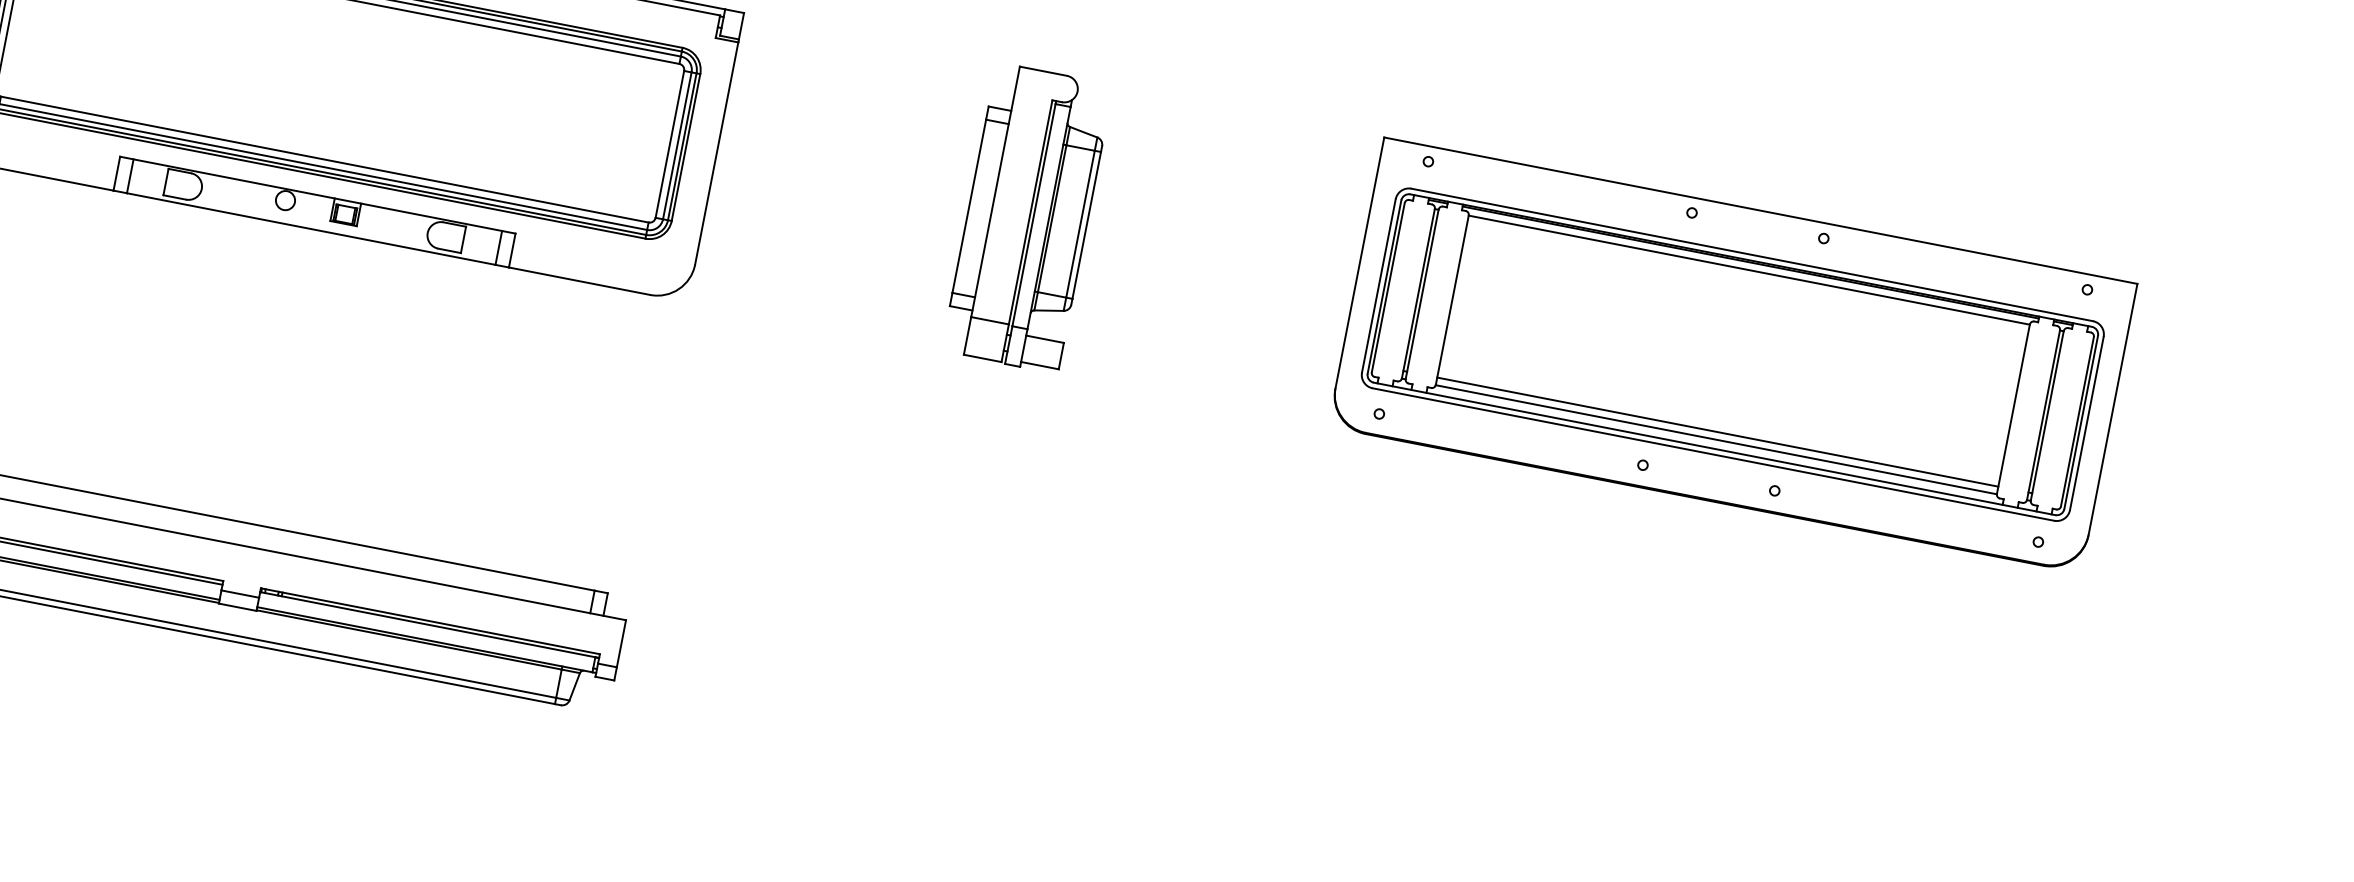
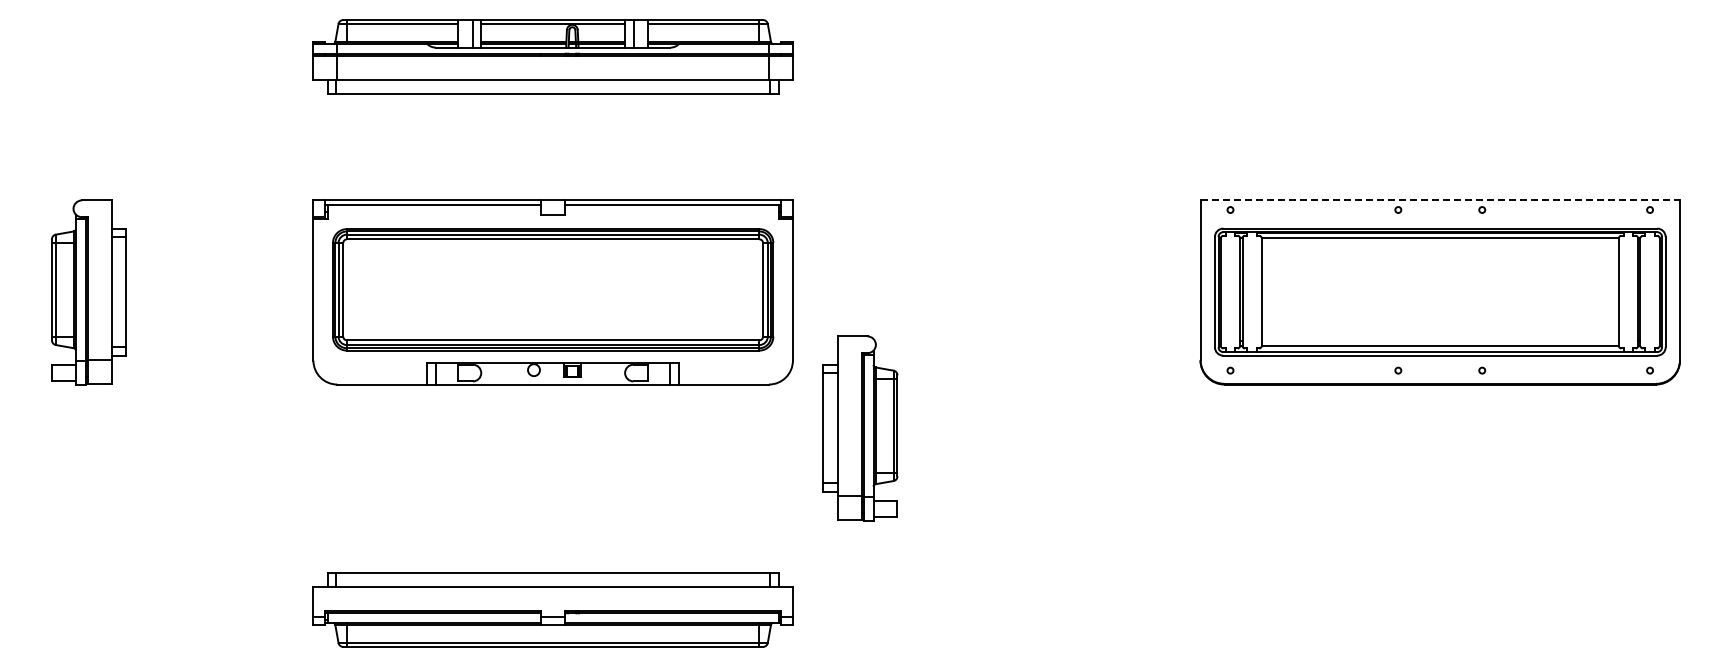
line: (1761, 210) -> (1440, 200), solid -> dashed
part: (1027, 218) -> (860, 428), moved
line: (1716, 432) -> (1439, 341), removed

